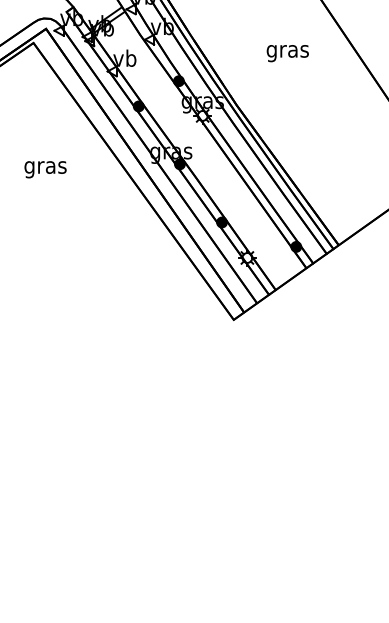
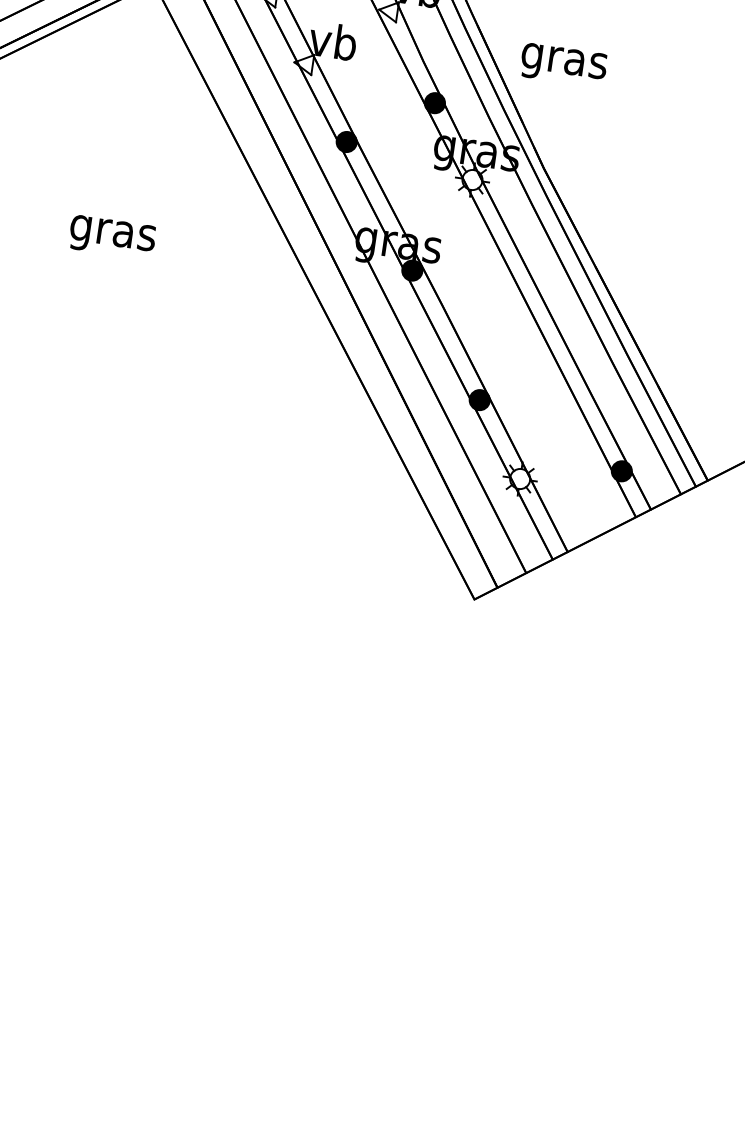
text: (287, 53) -> (563, 65), moved
text: (45, 169) -> (112, 236), moved

